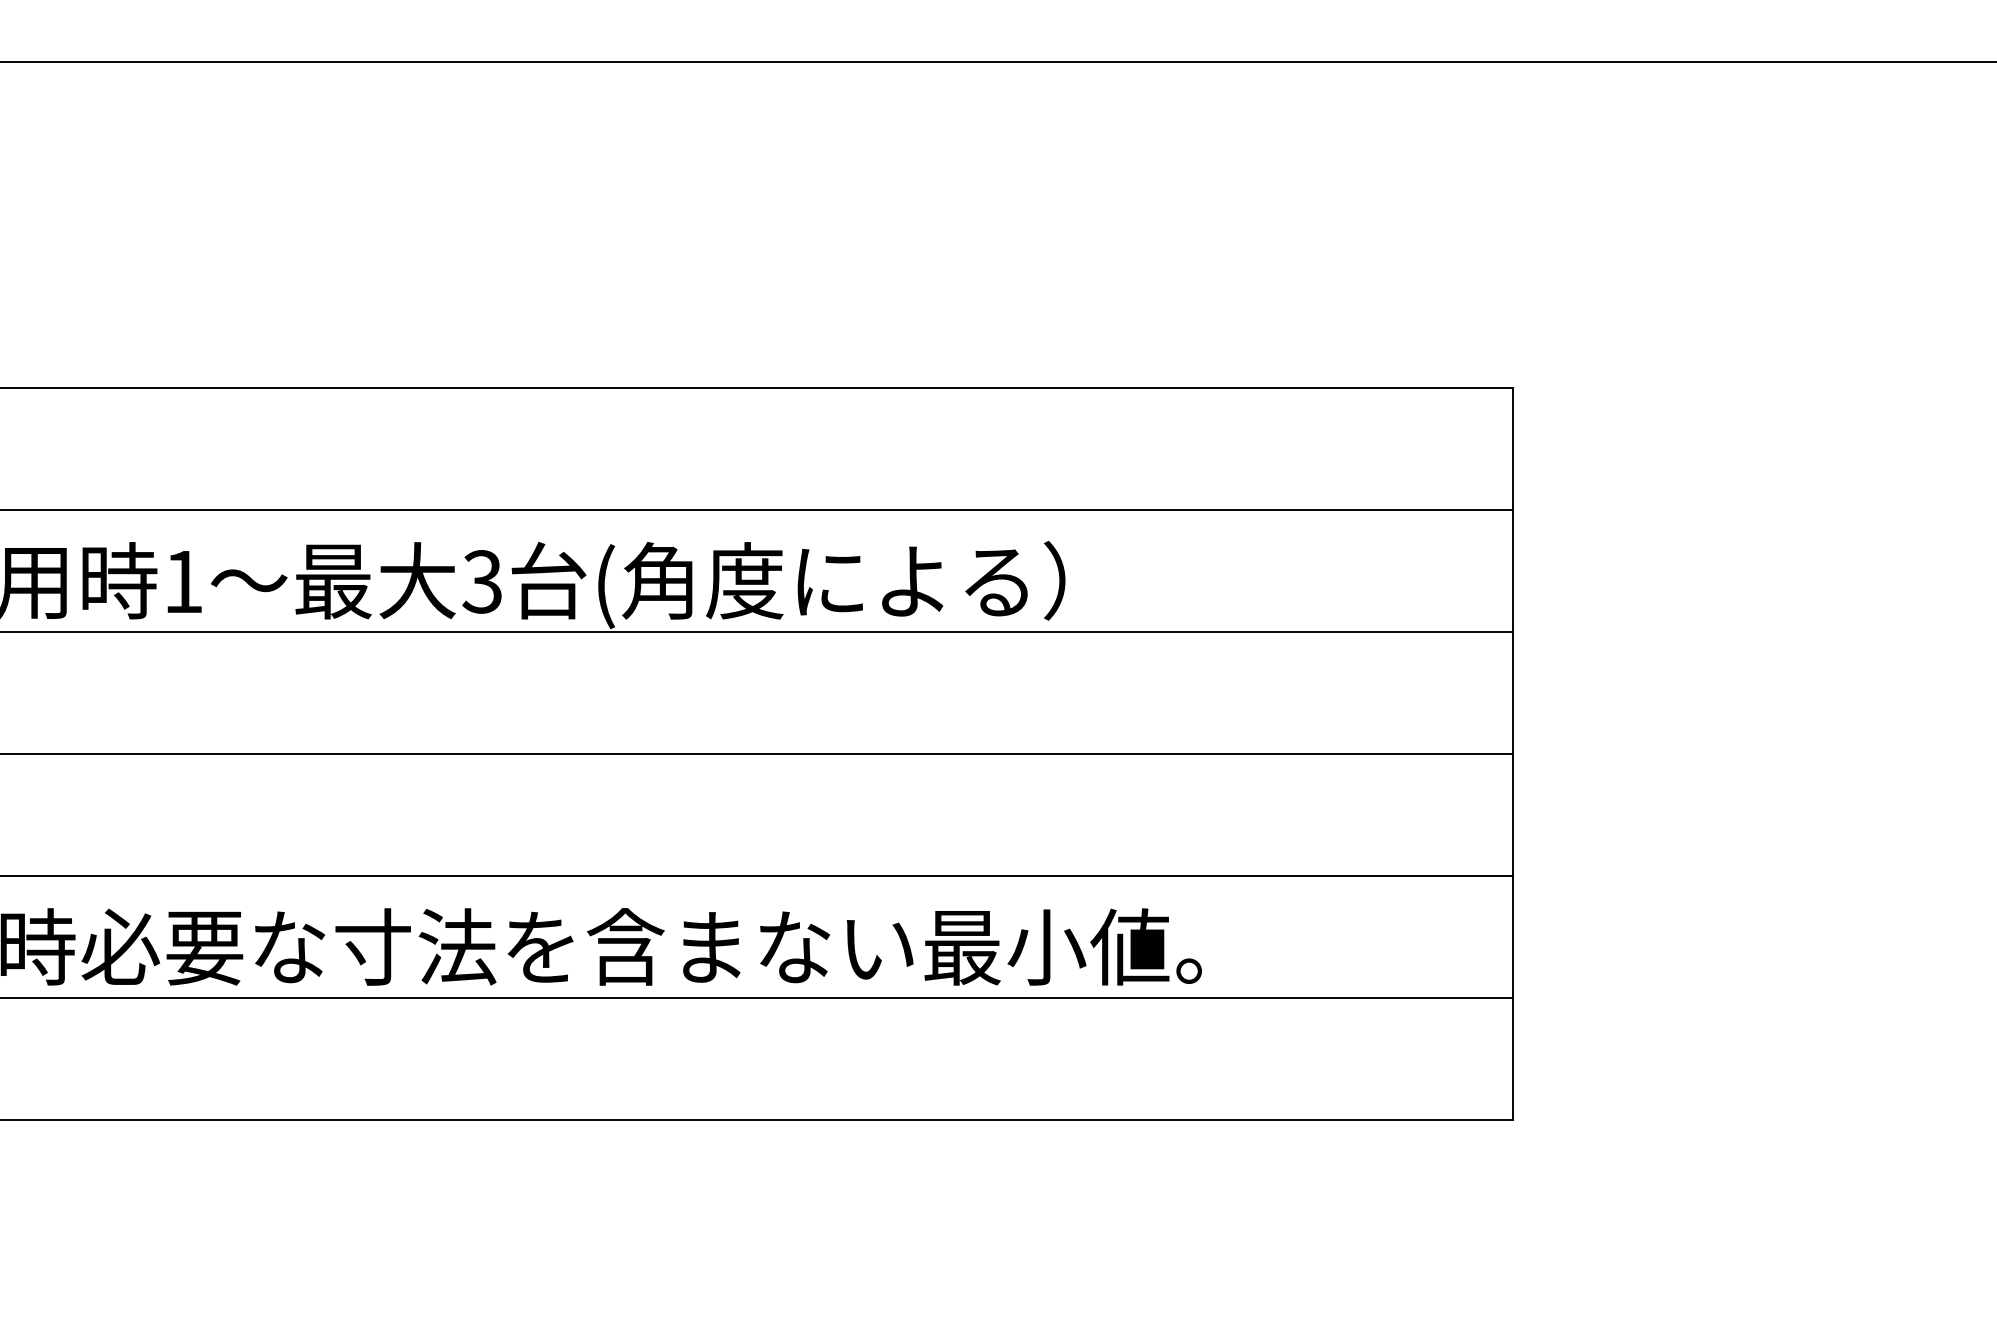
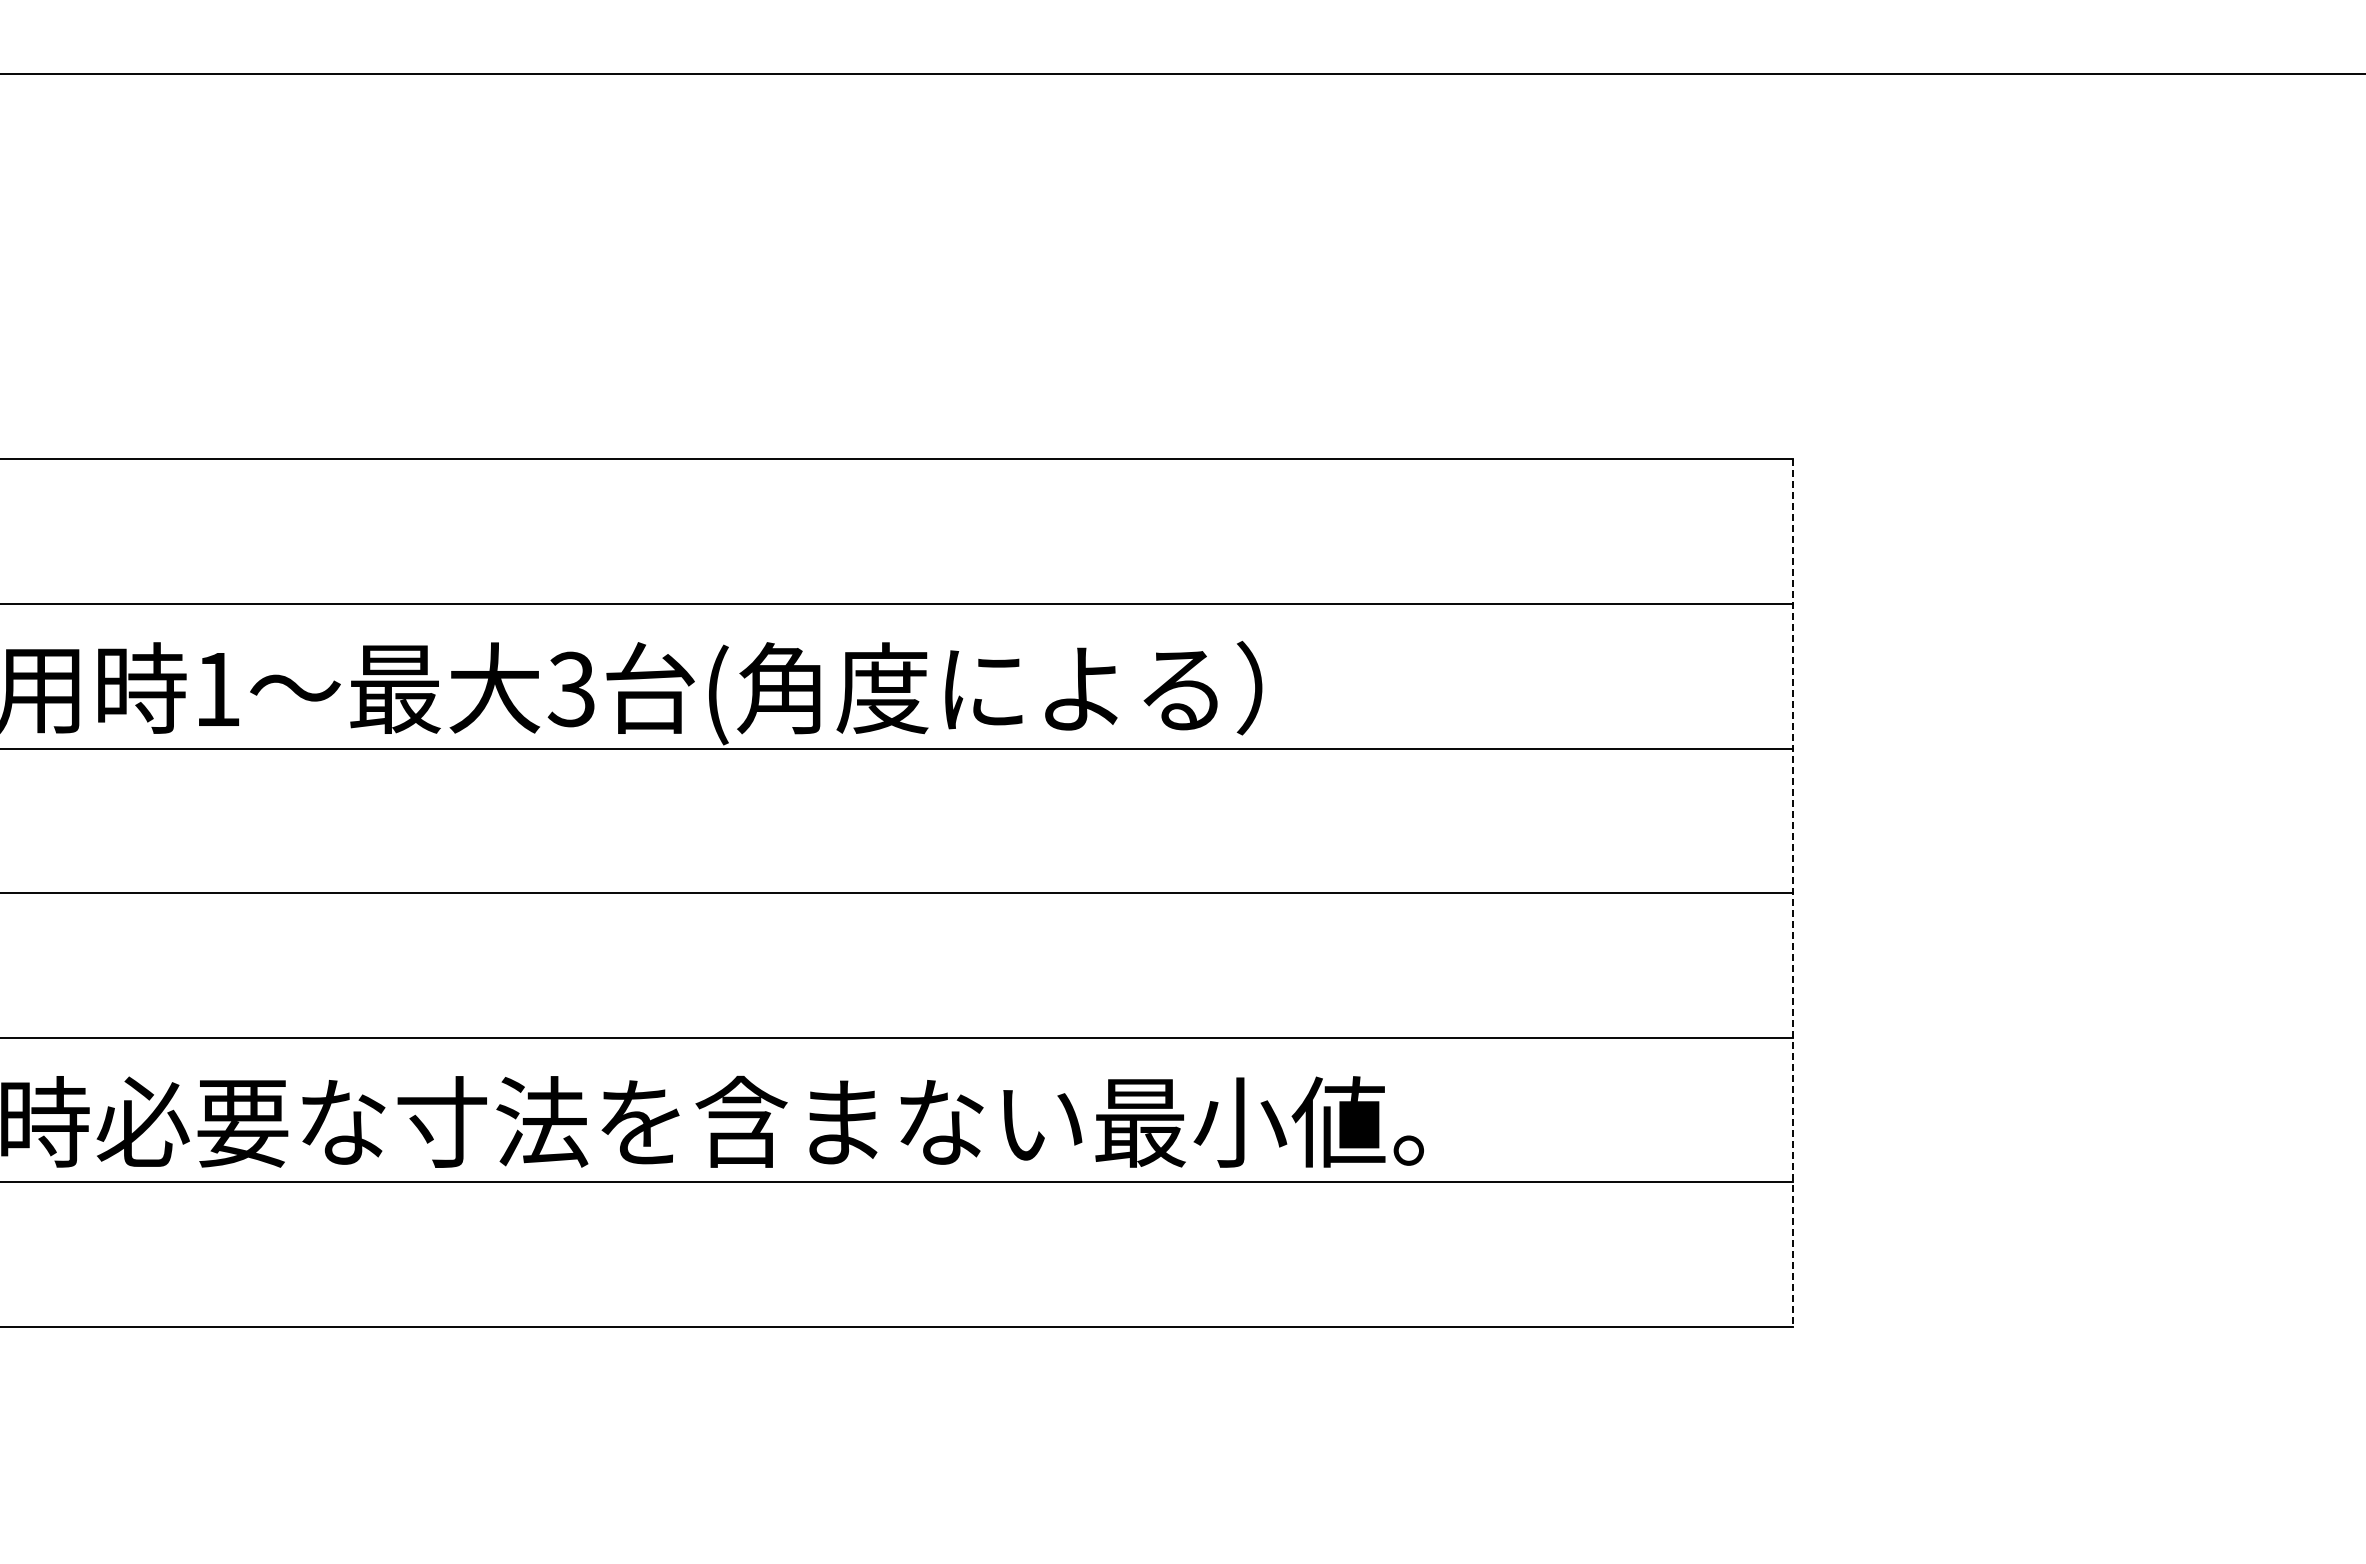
line: (1513, 754) -> (1792, 893), solid -> dashed

